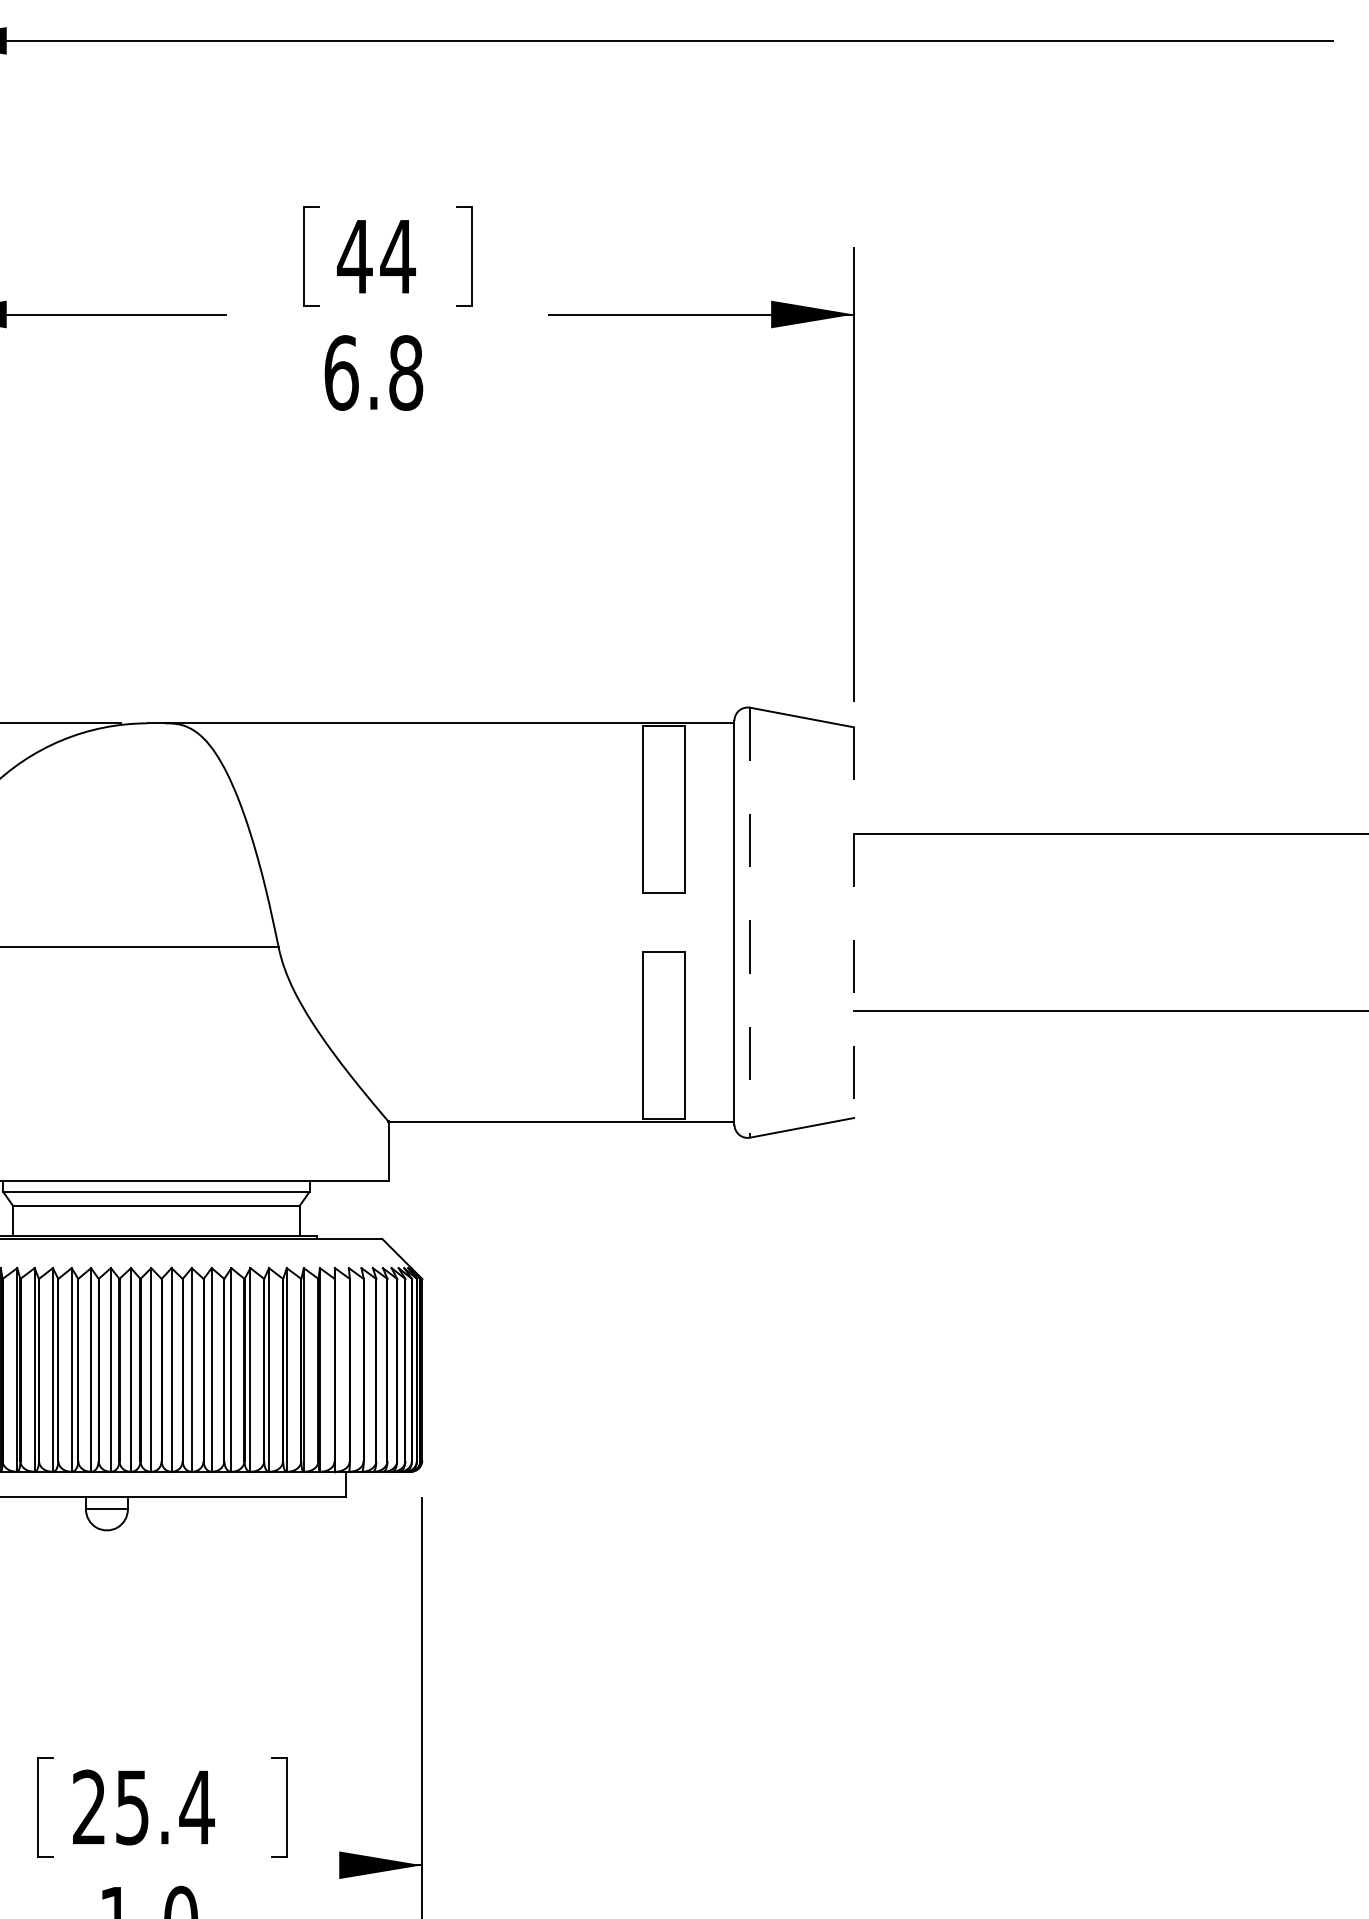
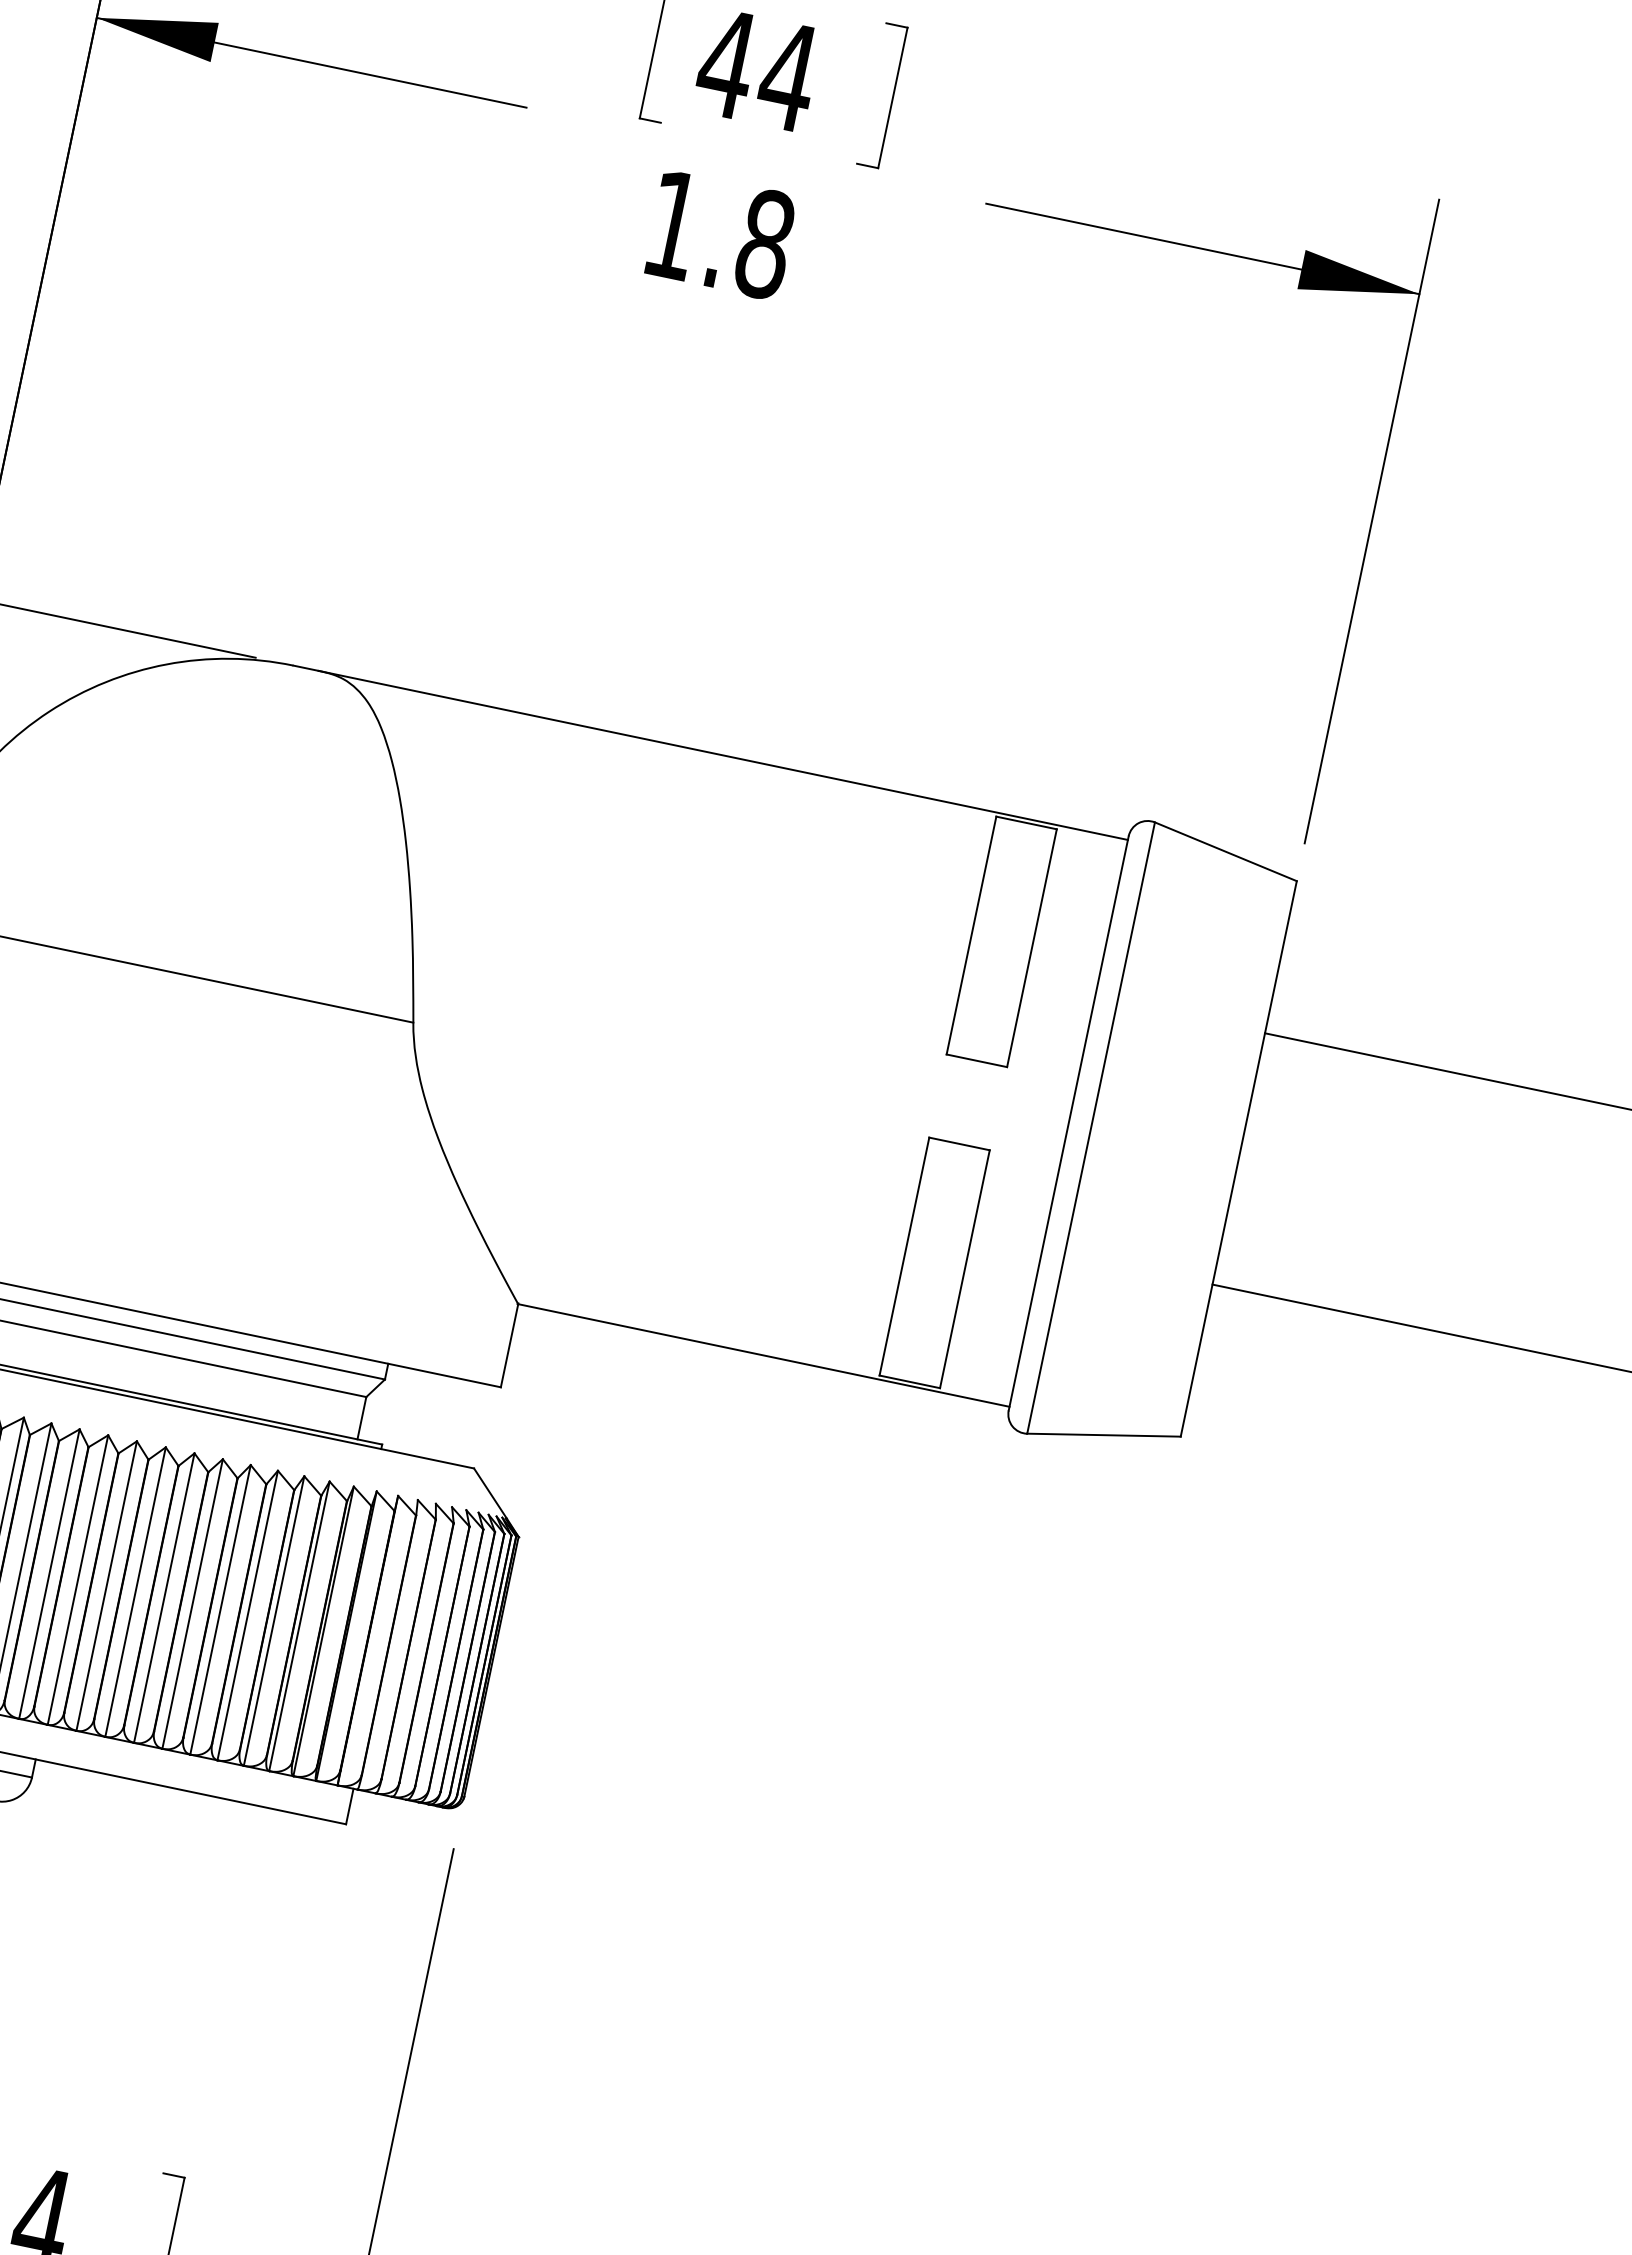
text: (341, 372) -> (673, 224), 6.8 -> 1.8
line: (750, 922) -> (1091, 1127), dashed -> solid
line: (854, 923) -> (1239, 1160), dashed -> solid

